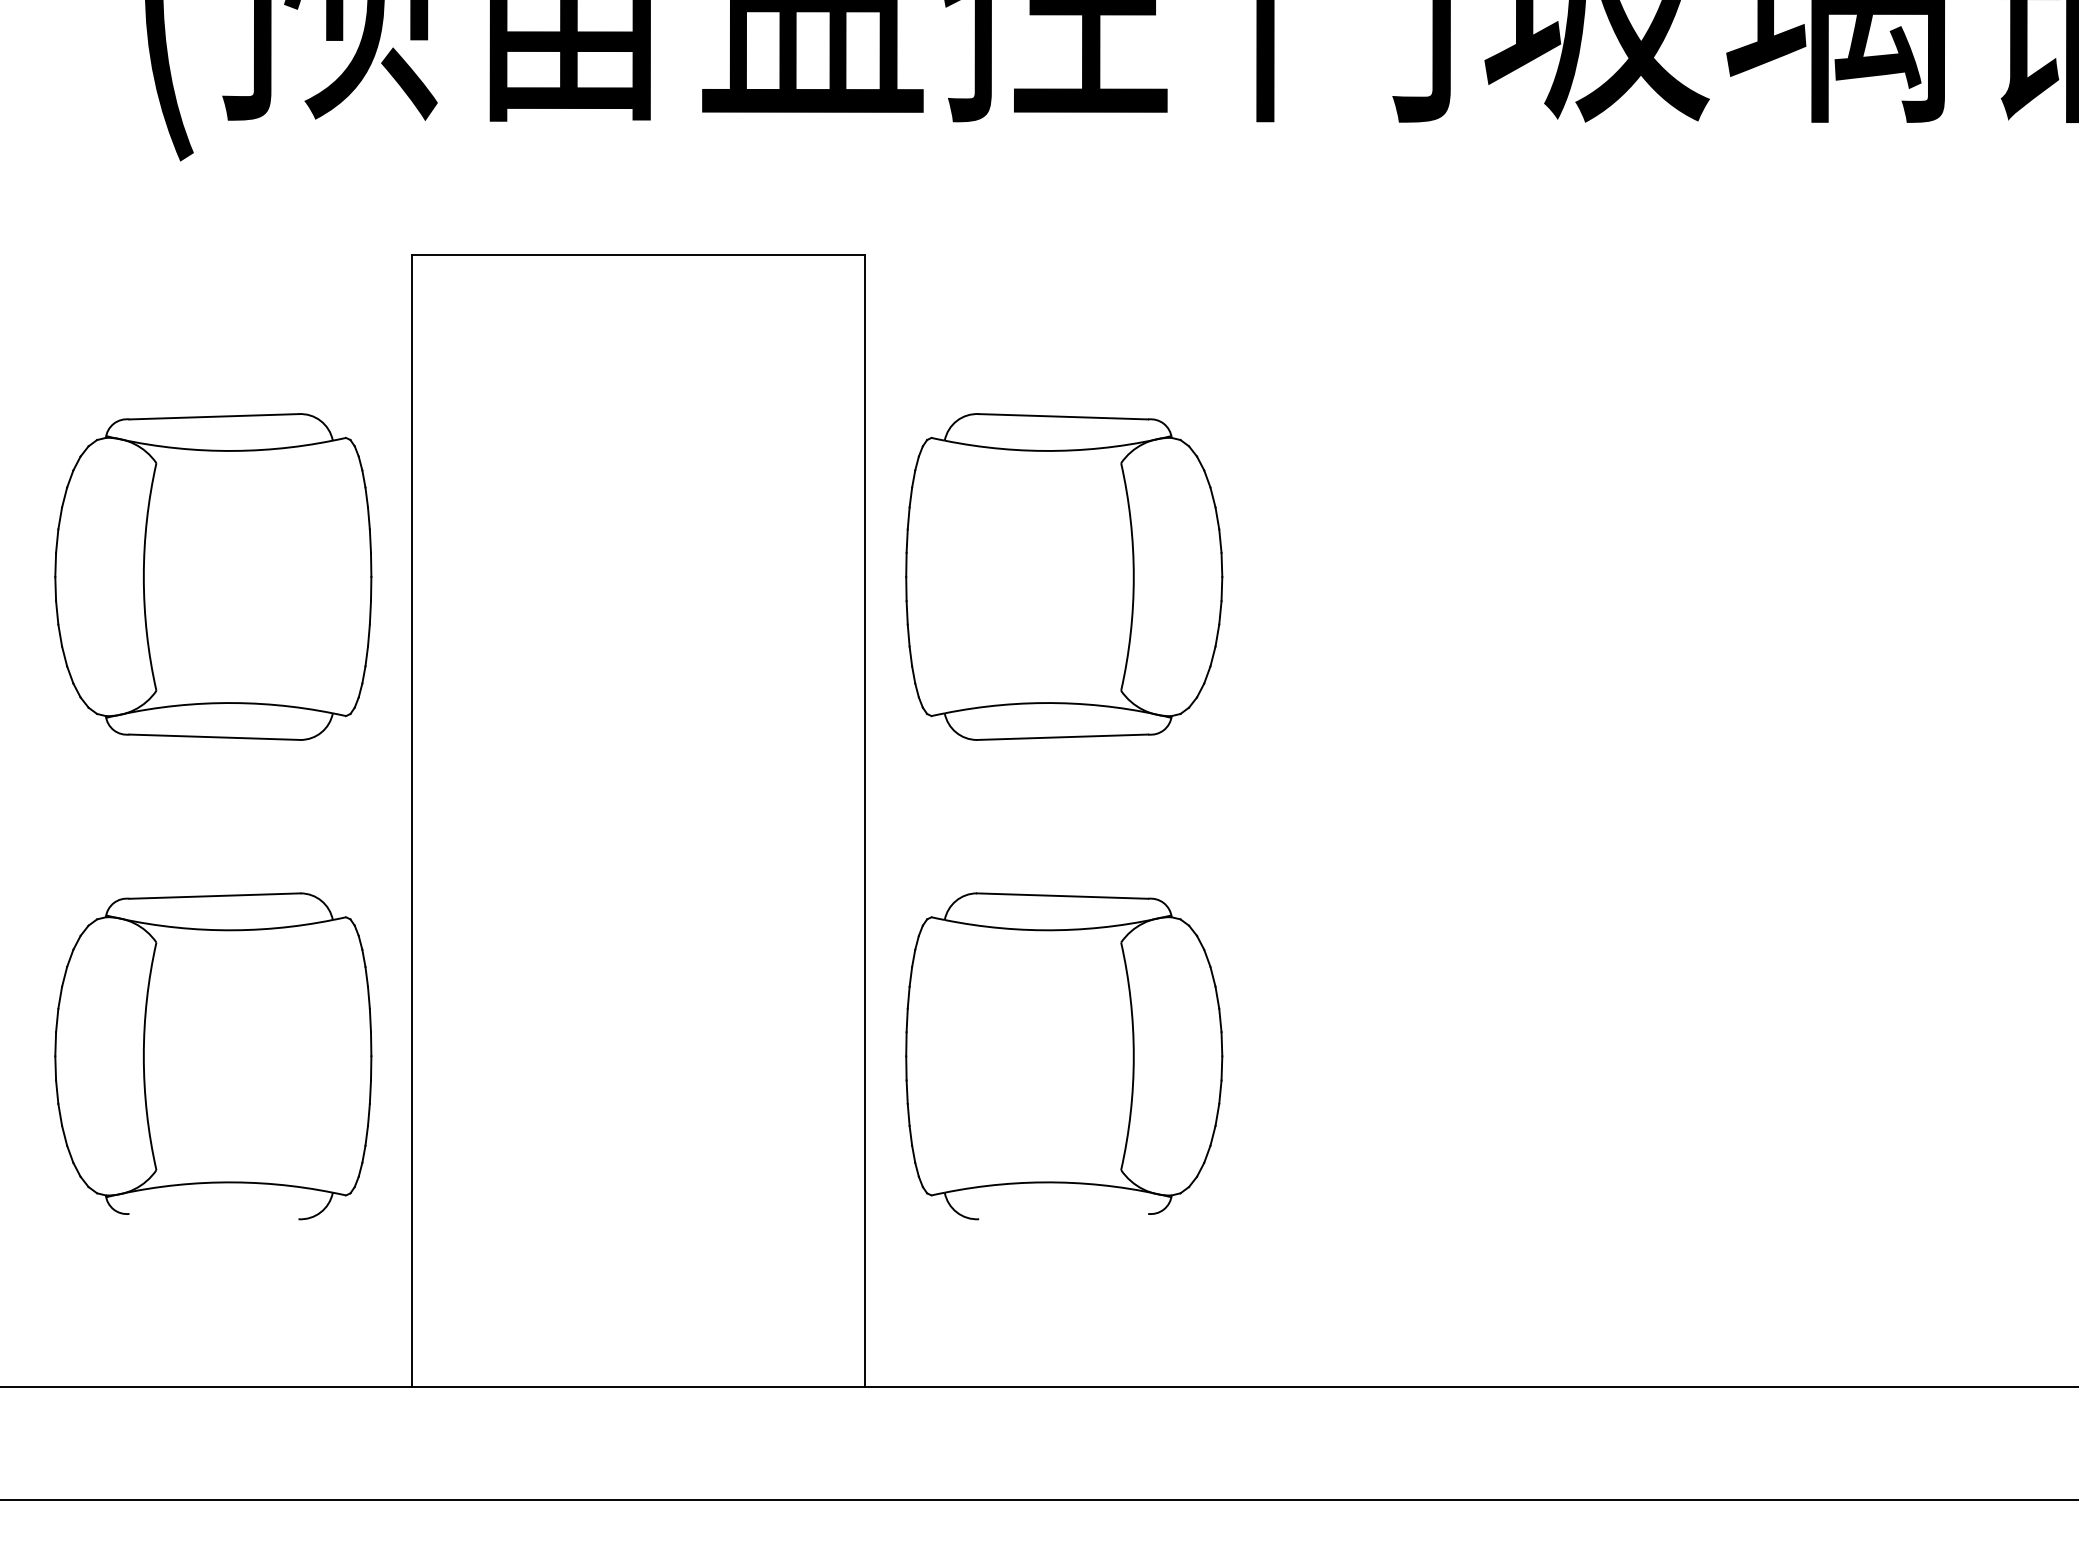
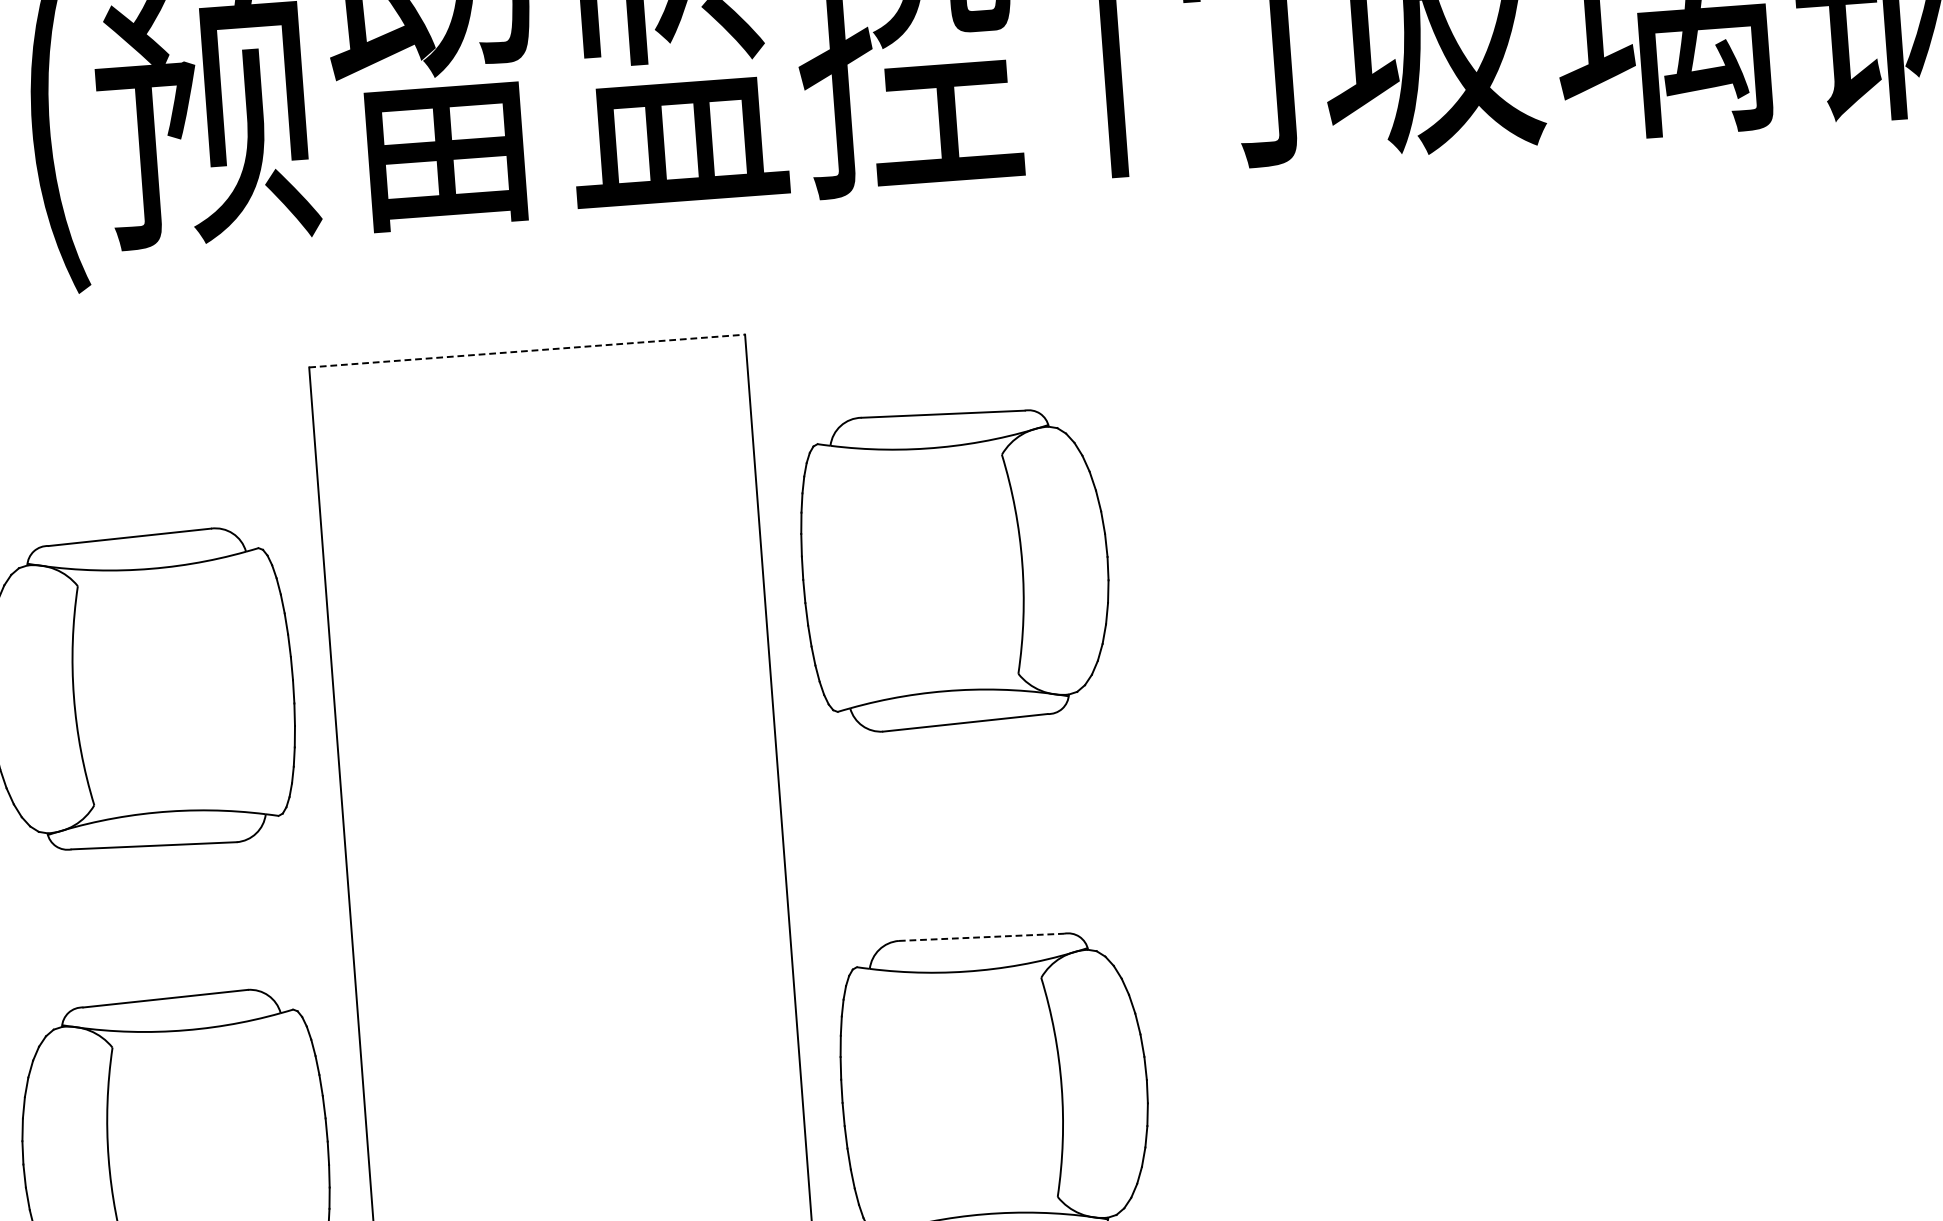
line: (639, 255) -> (527, 351), solid -> dashed
part: (1064, 576) -> (955, 567), moved
line: (1062, 896) -> (981, 937), solid -> dashed

